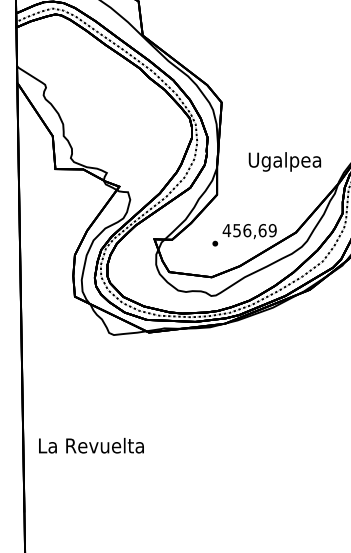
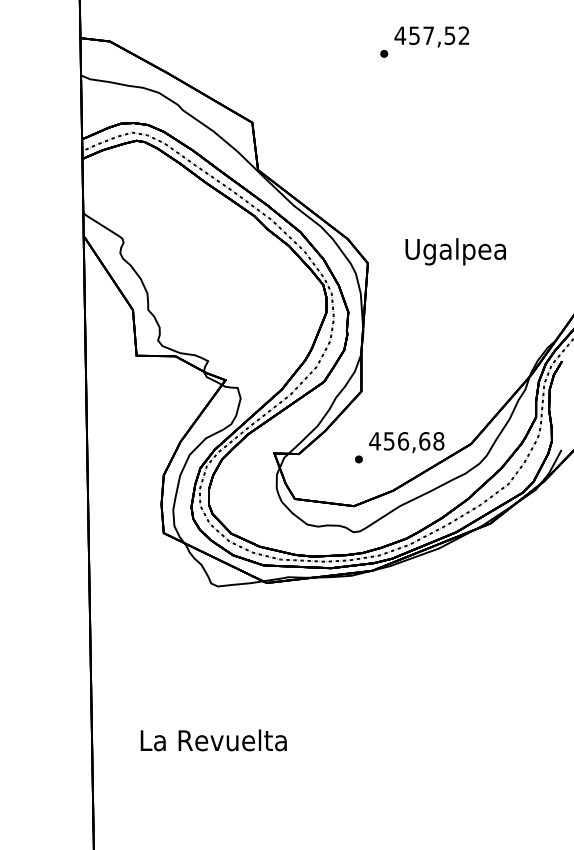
text: (284, 161) -> (455, 251), moved
text: (272, 230) -> (438, 441), 456,69 -> 456,68
text: (91, 445) -> (213, 740), moved

